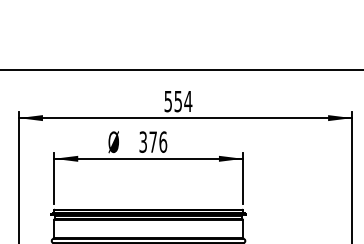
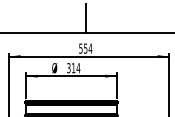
line: (177, 38) -> (85, 18), added
text: (159, 142) -> (76, 68), 376 -> 314

